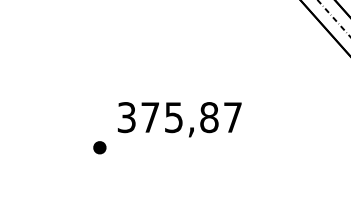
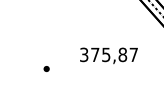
text: (178, 118) -> (108, 55), moved

